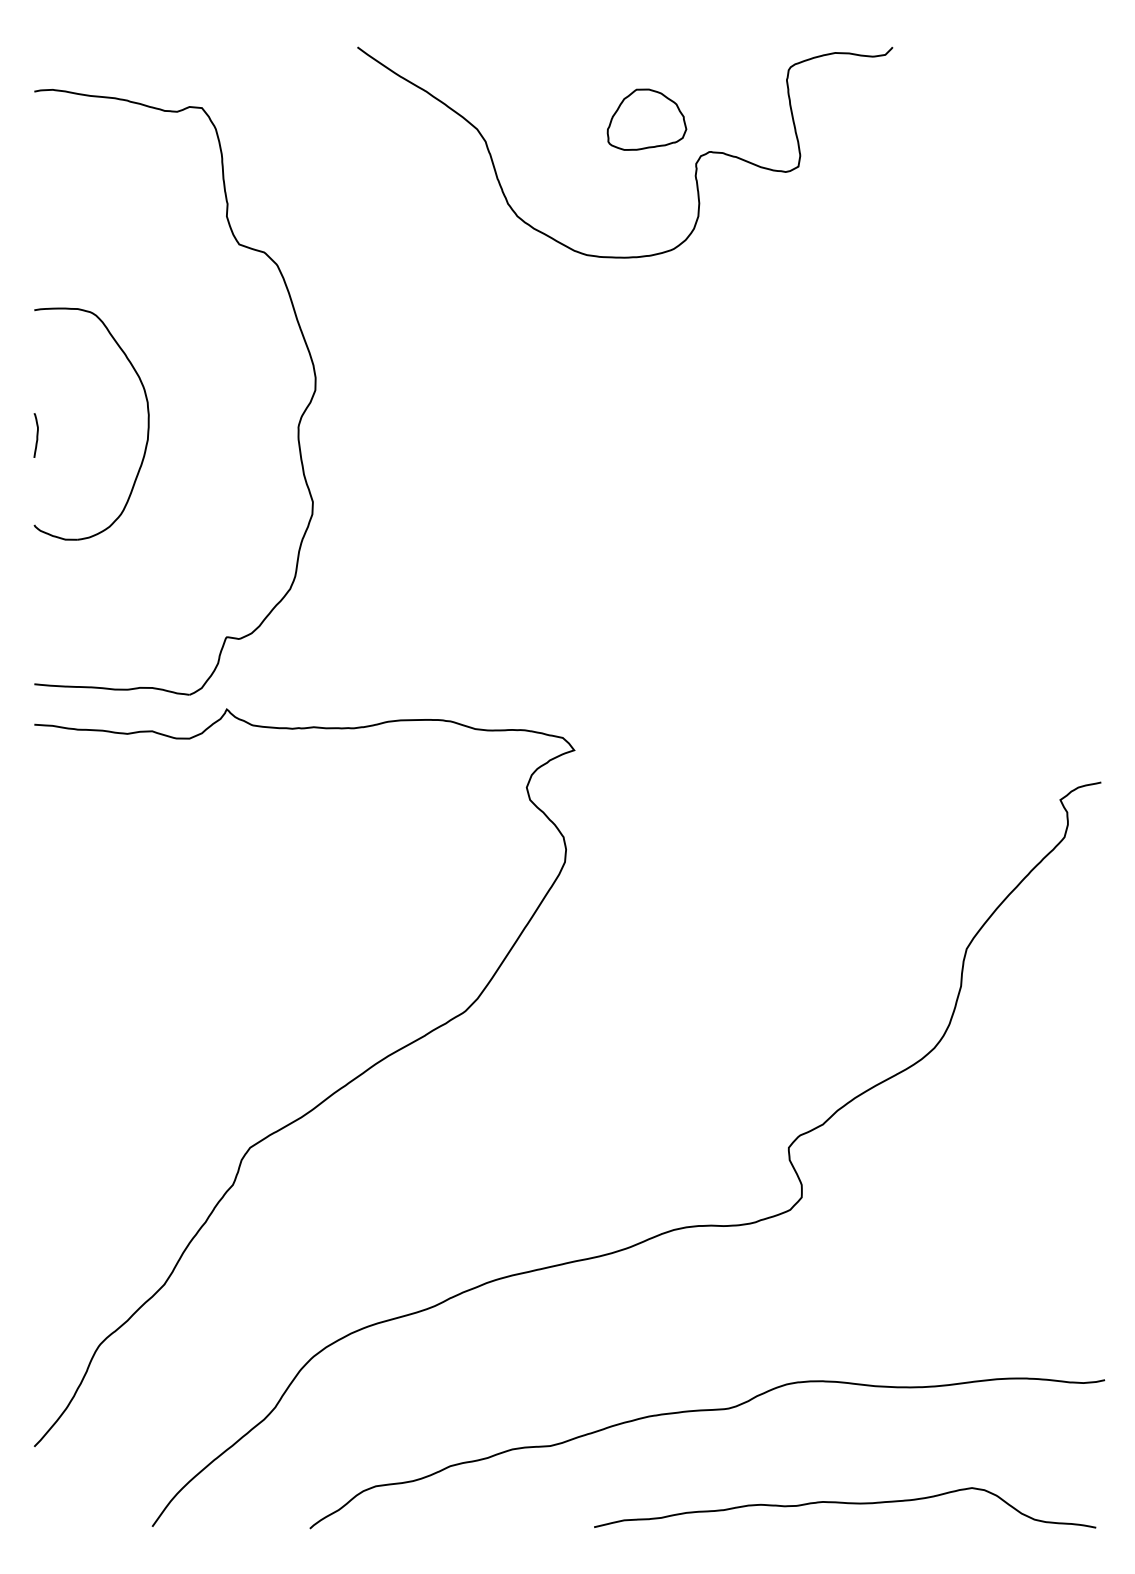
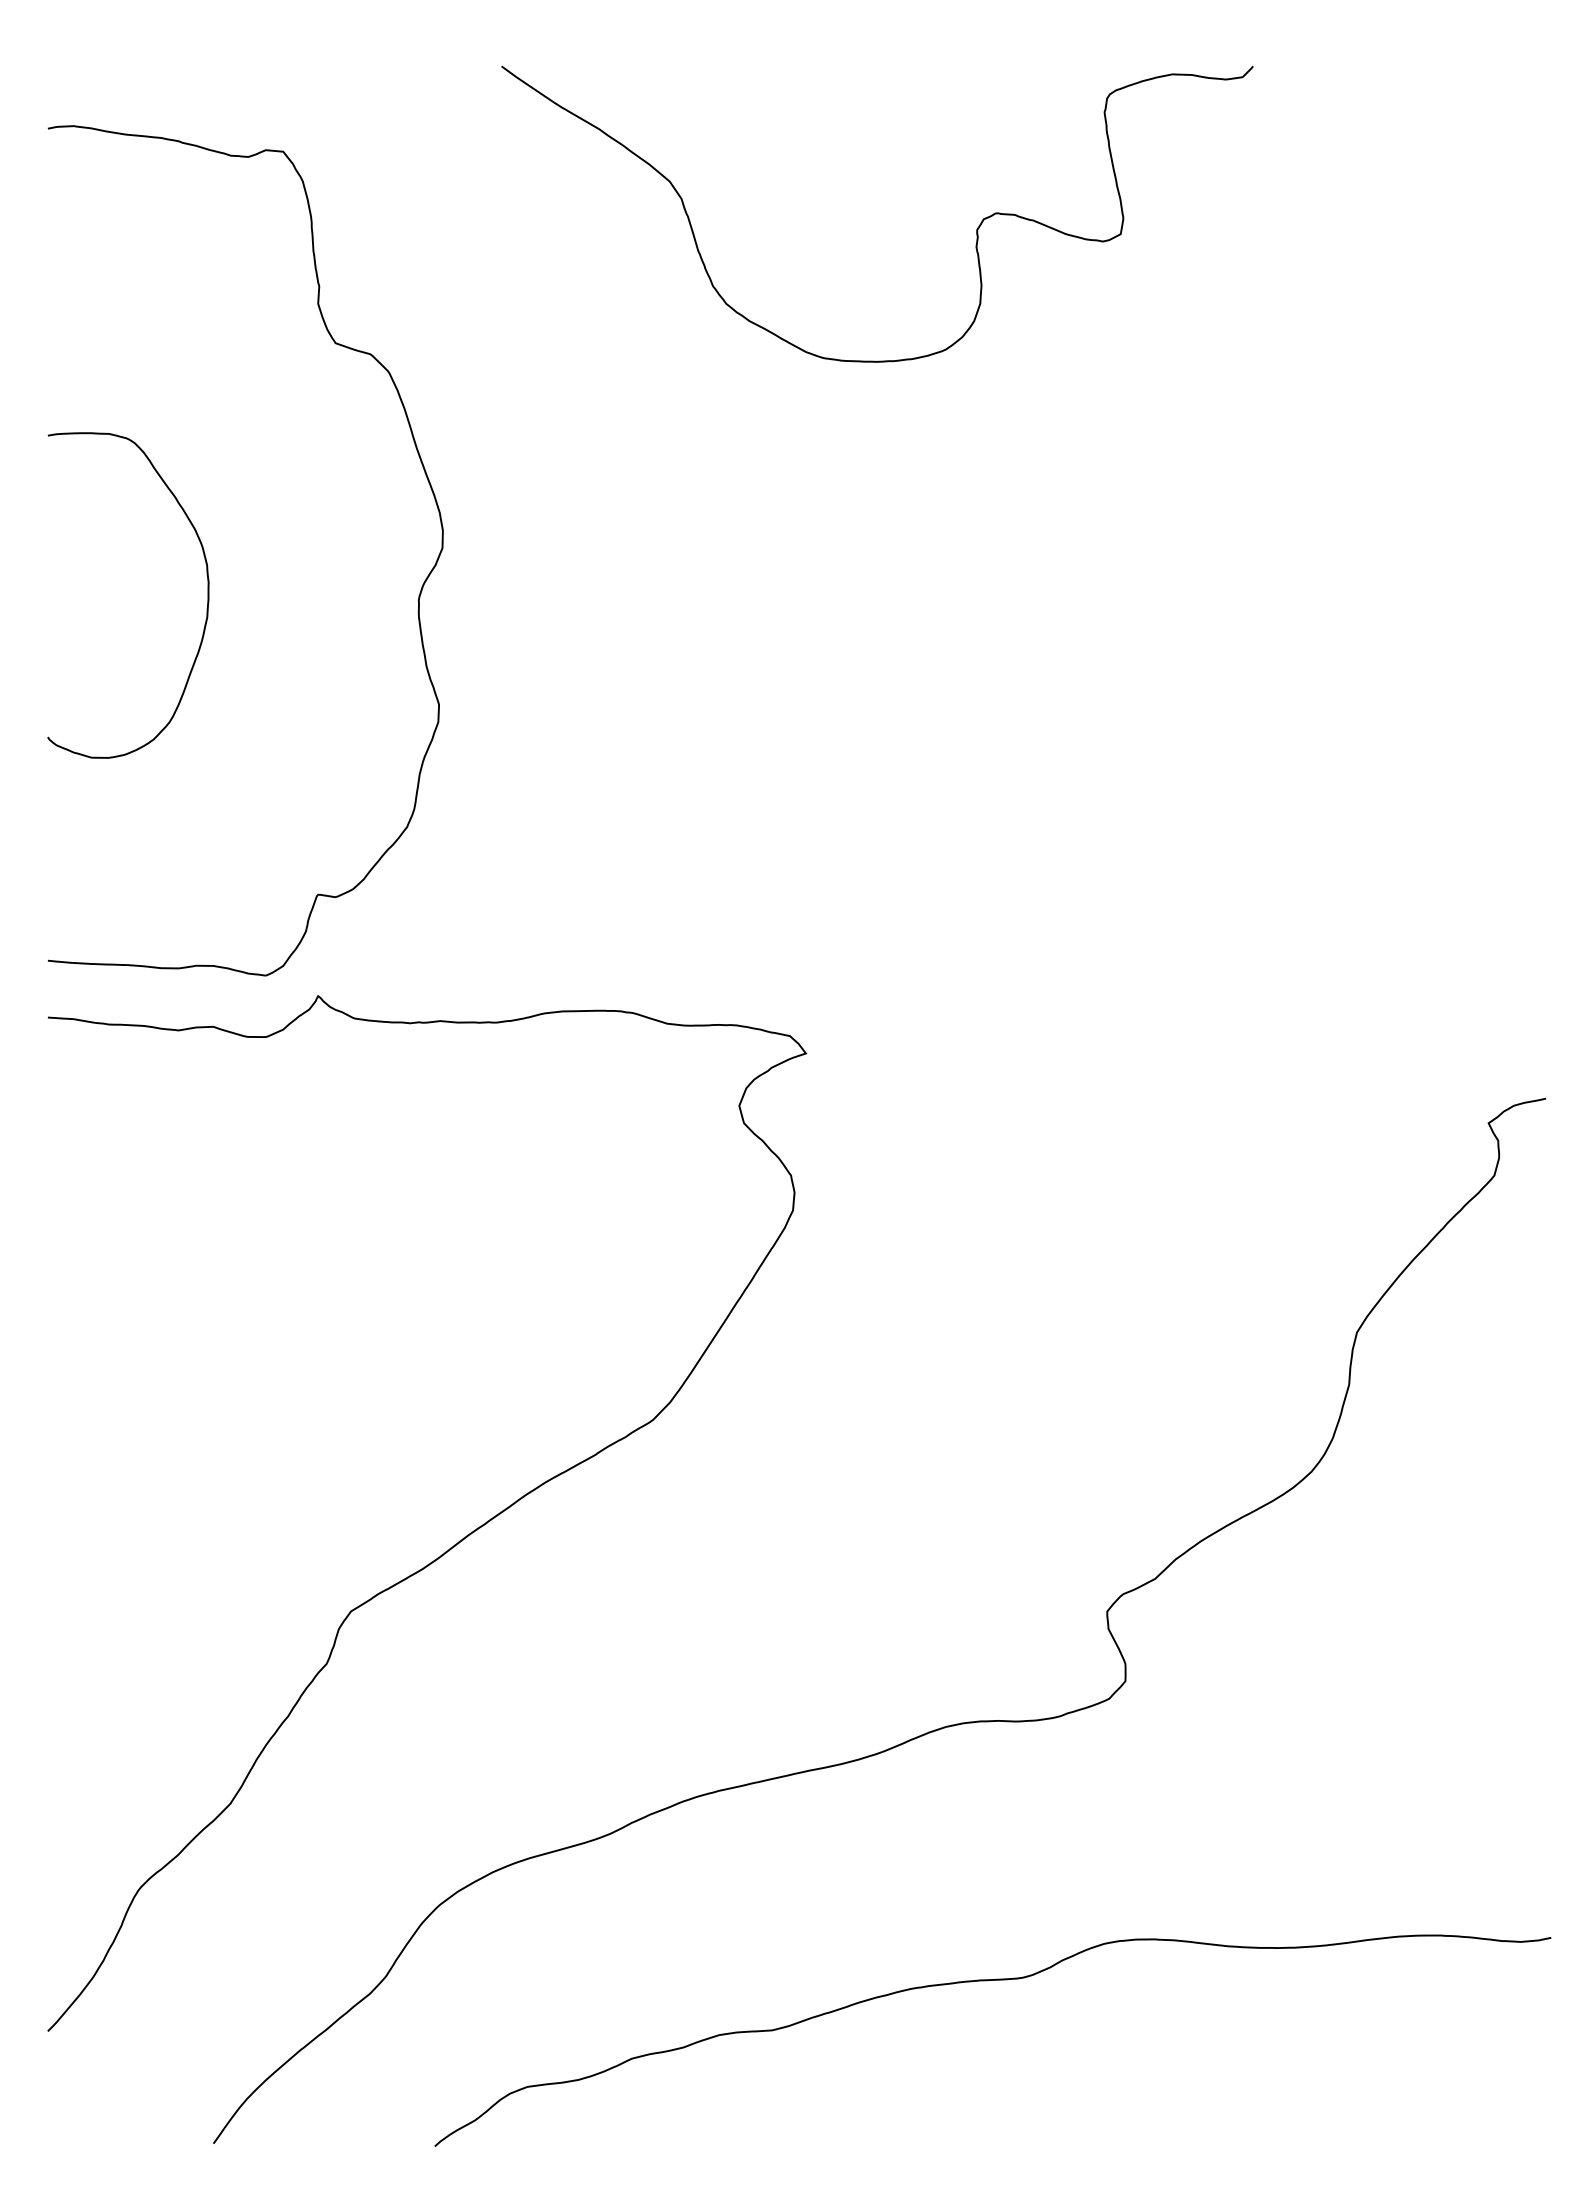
part: (647, 119) -> (908, 167), removed
curve: (36, 435) -> (51, 611), removed
curve: (844, 1503) -> (1185, 2111), removed

